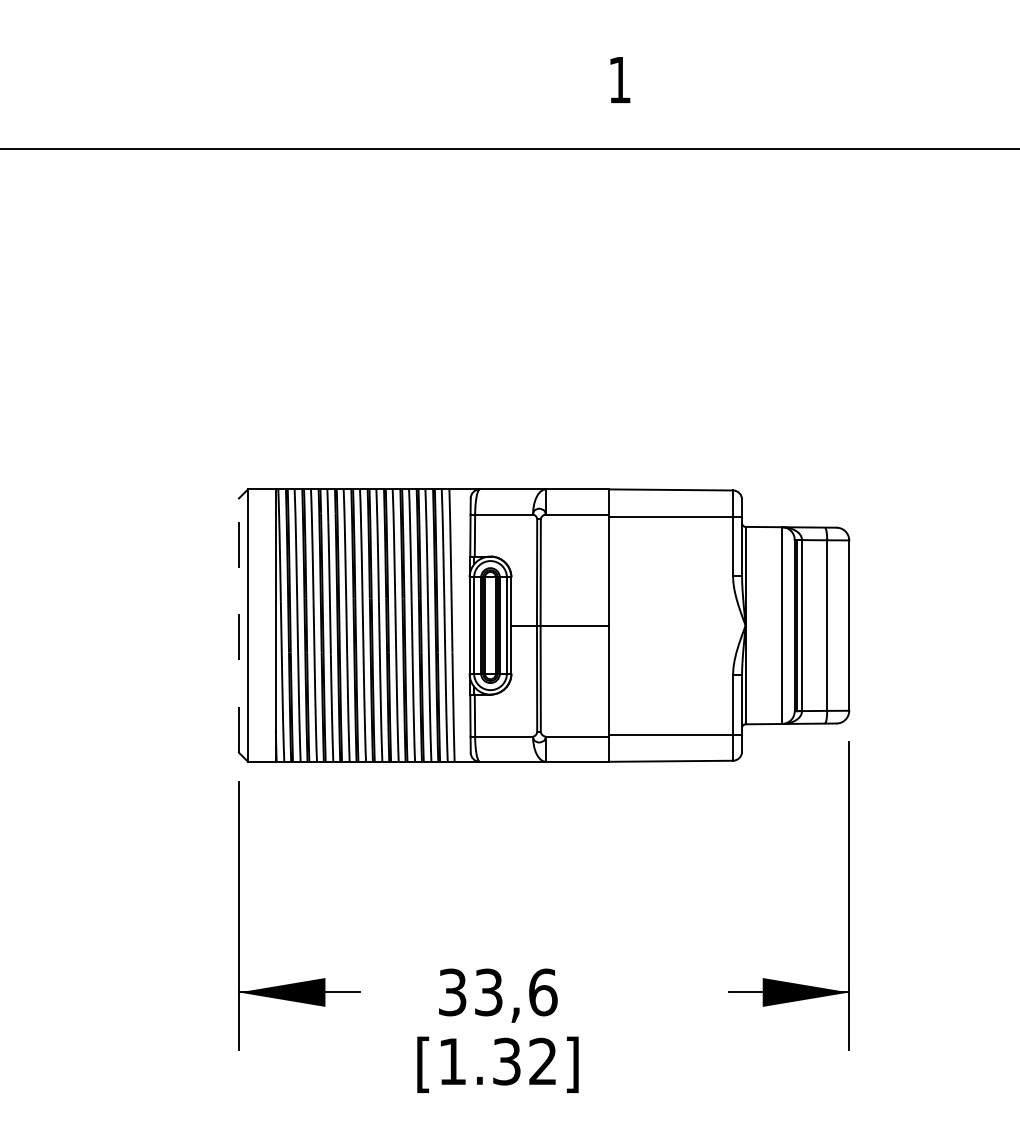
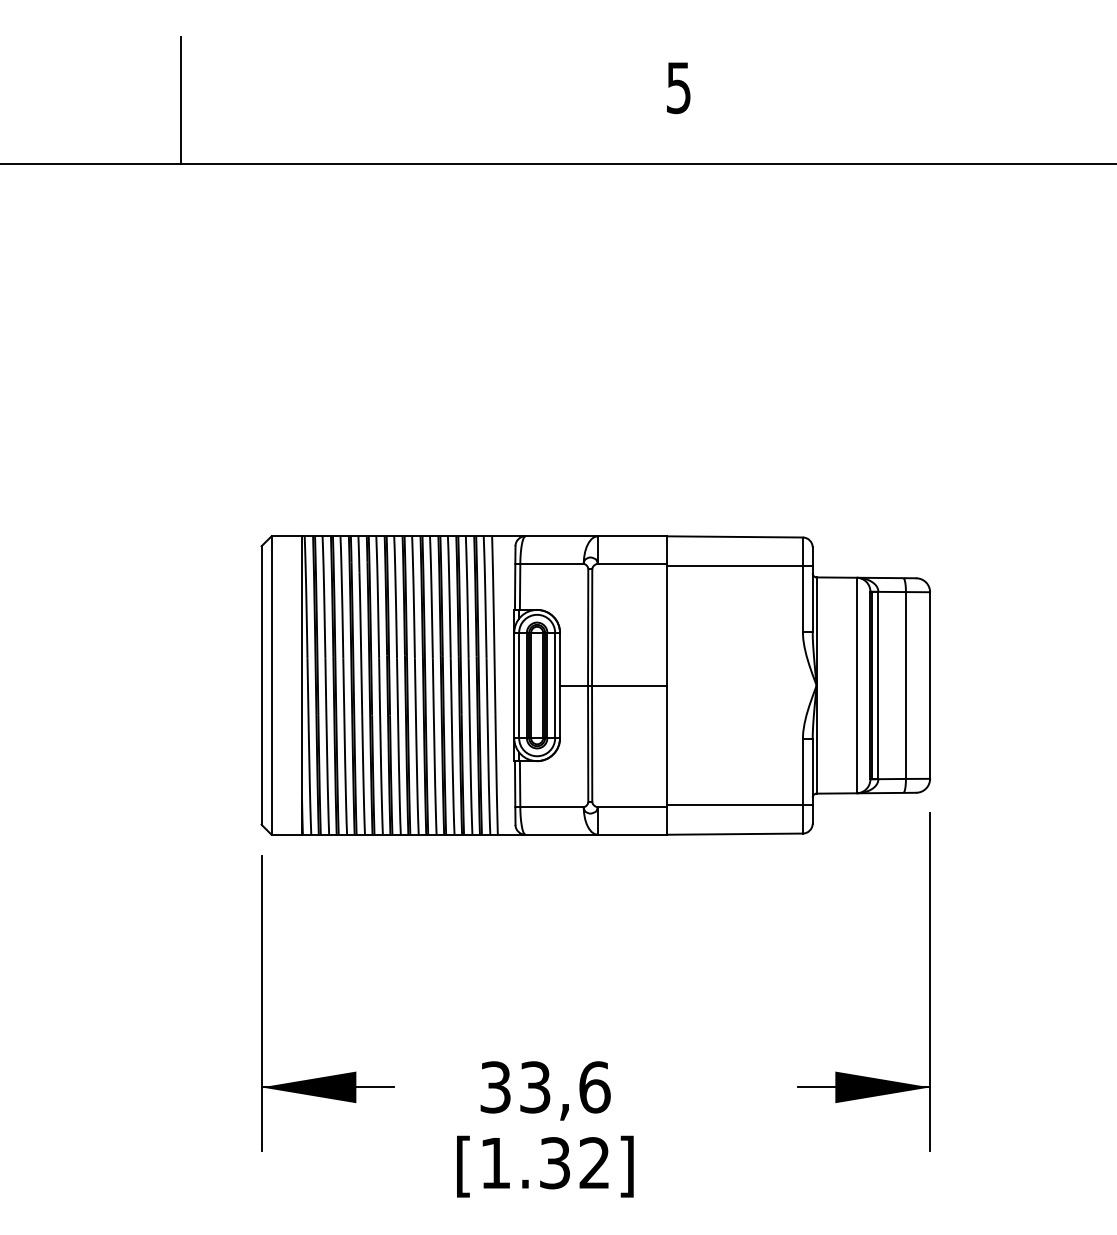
text: (619, 80) -> (678, 88), 1 -> 5
line: (165, 91) -> (181, 100), added
line: (238, 625) -> (261, 685), dashed -> solid

